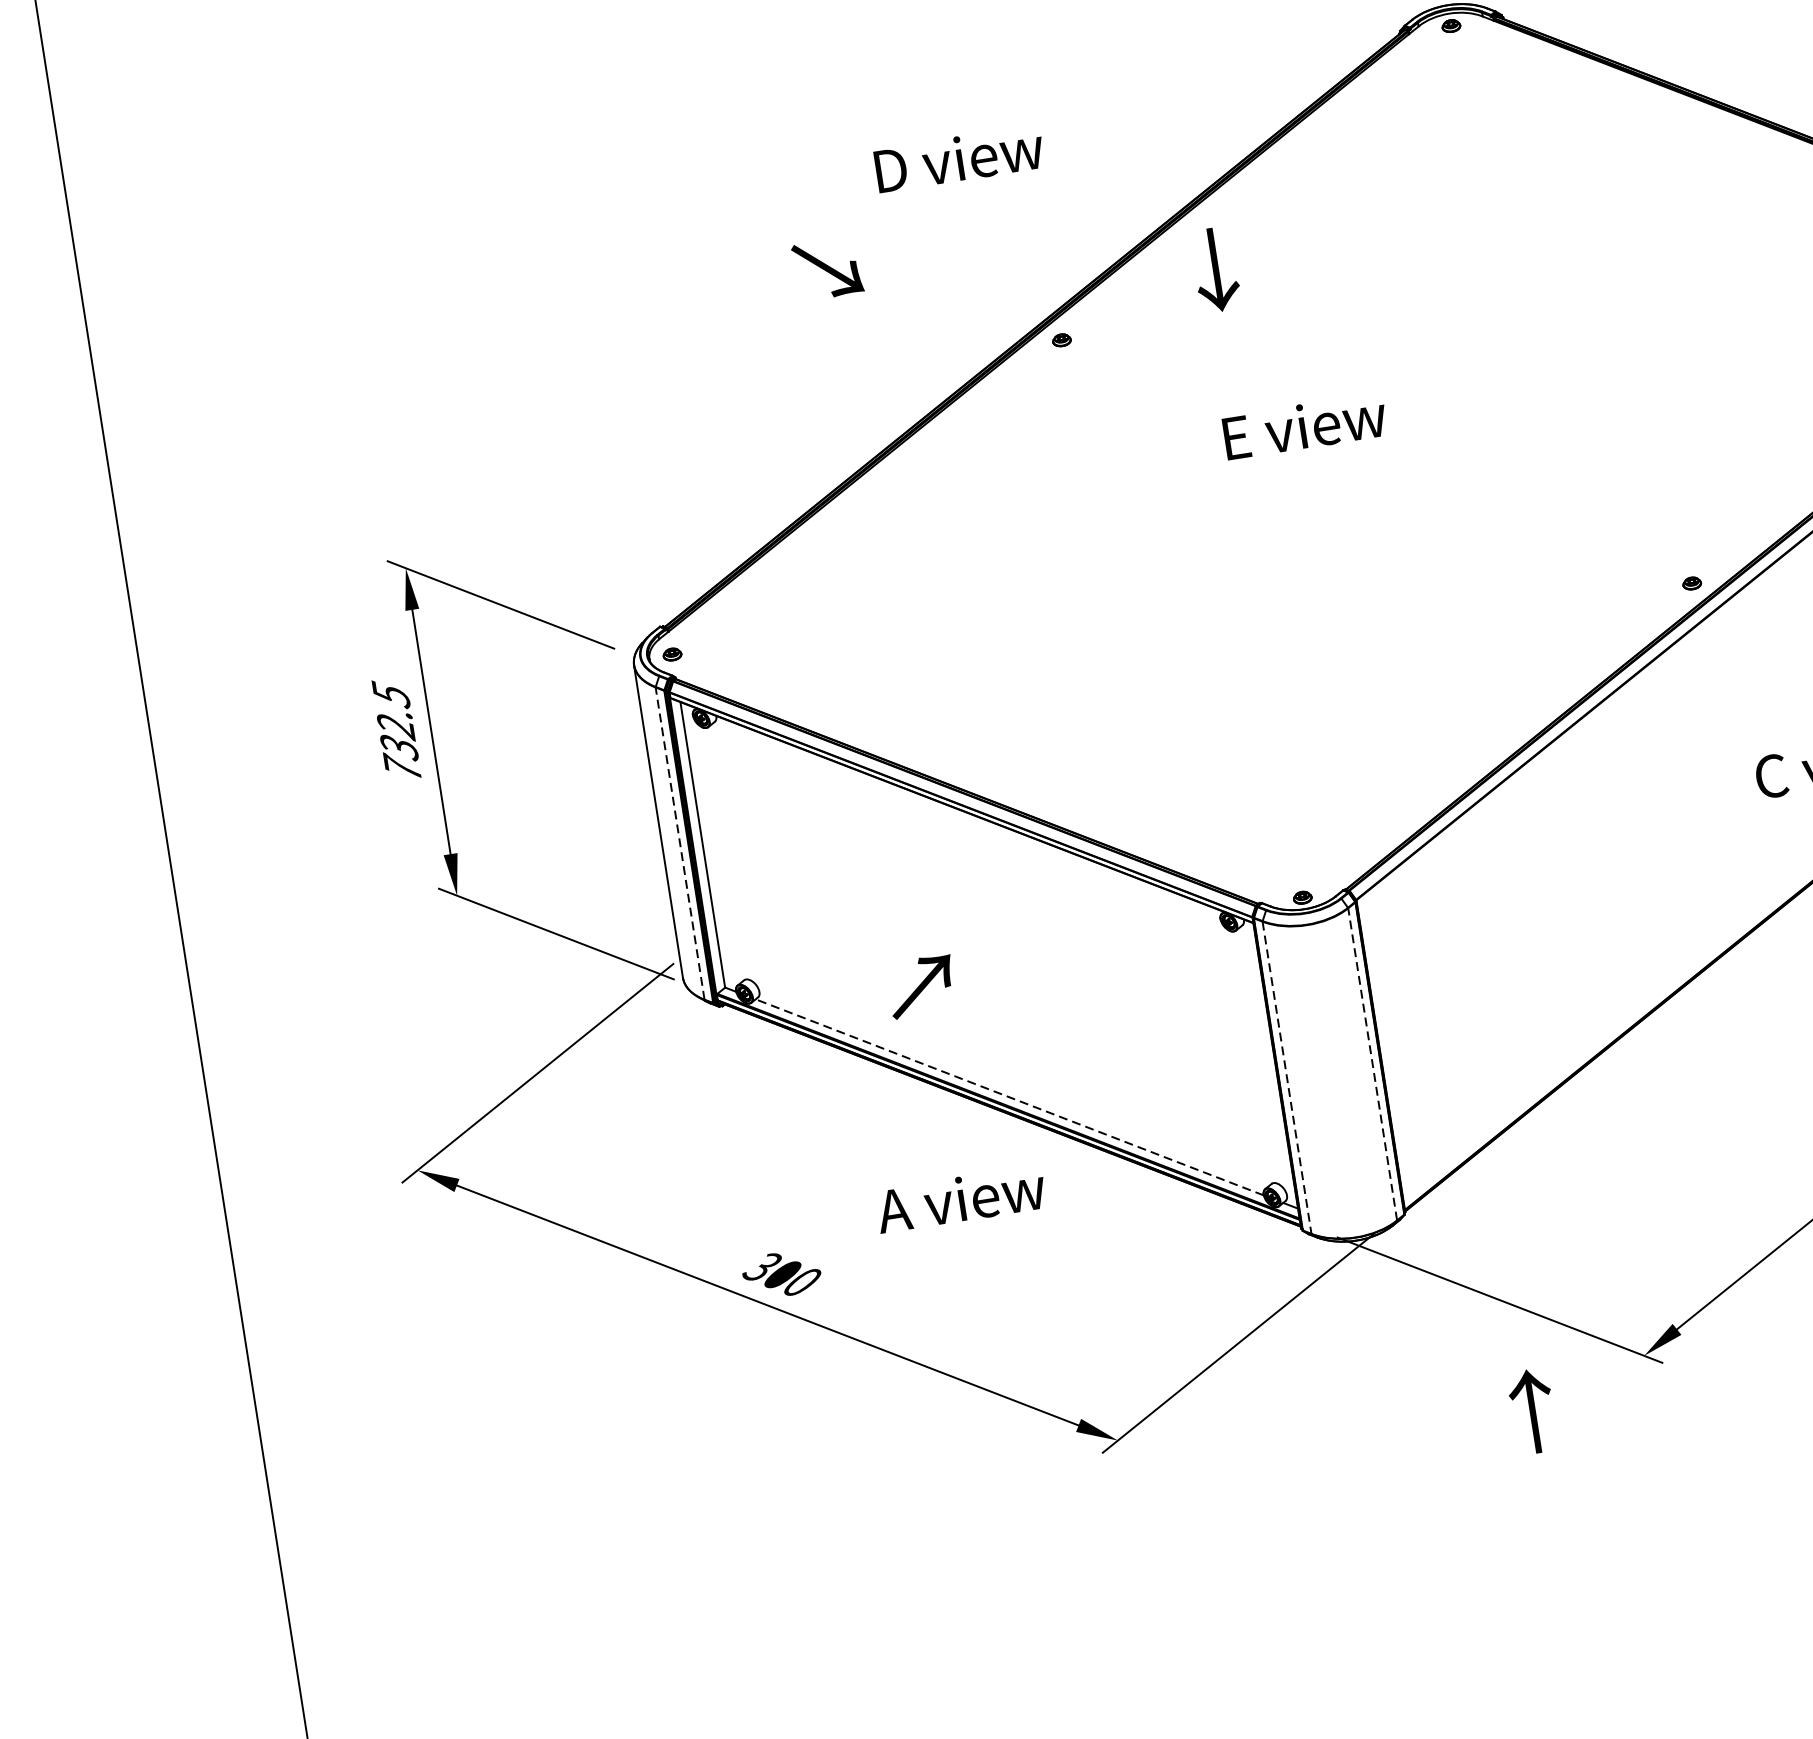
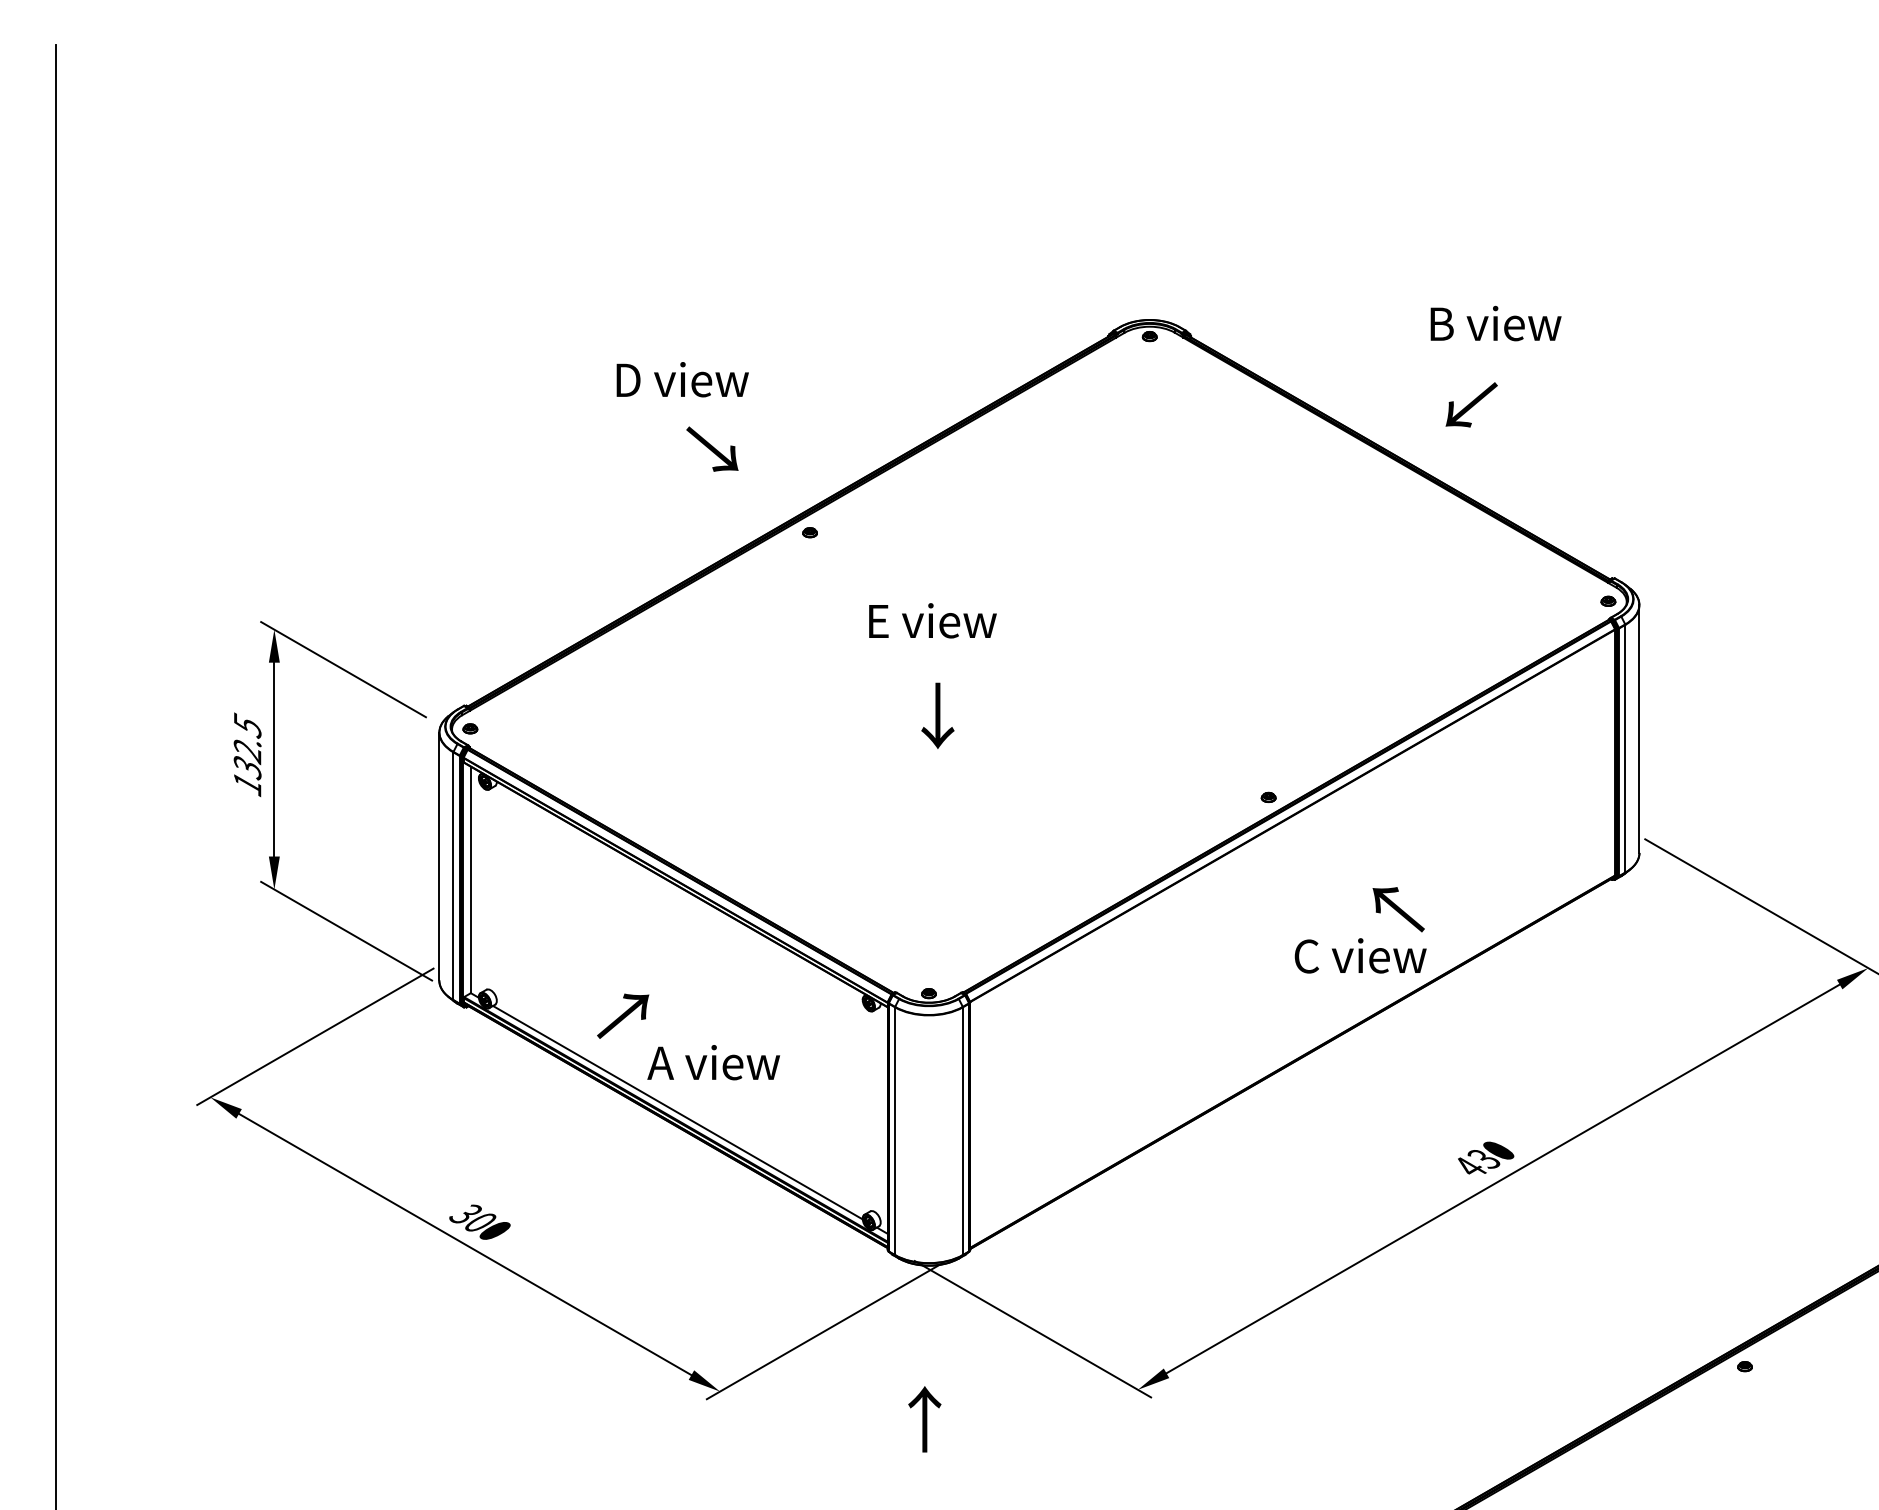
text: (959, 158) -> (682, 379), moved
text: (827, 268) -> (712, 448), moved
text: (1215, 269) -> (937, 715), moved
text: (1304, 426) -> (932, 620), moved
text: (402, 767) -> (247, 783), 732.5 -> 132.5
line: (680, 843) -> (453, 876), dashed -> solid
line: (1372, 1064) -> (962, 1131), dashed -> solid
line: (1287, 1078) -> (895, 1131), dashed -> solid
line: (1009, 1097) -> (677, 1112), dashed -> solid
text: (960, 1199) -> (713, 1062), moved
text: (1532, 1411) -> (924, 1419), moved

